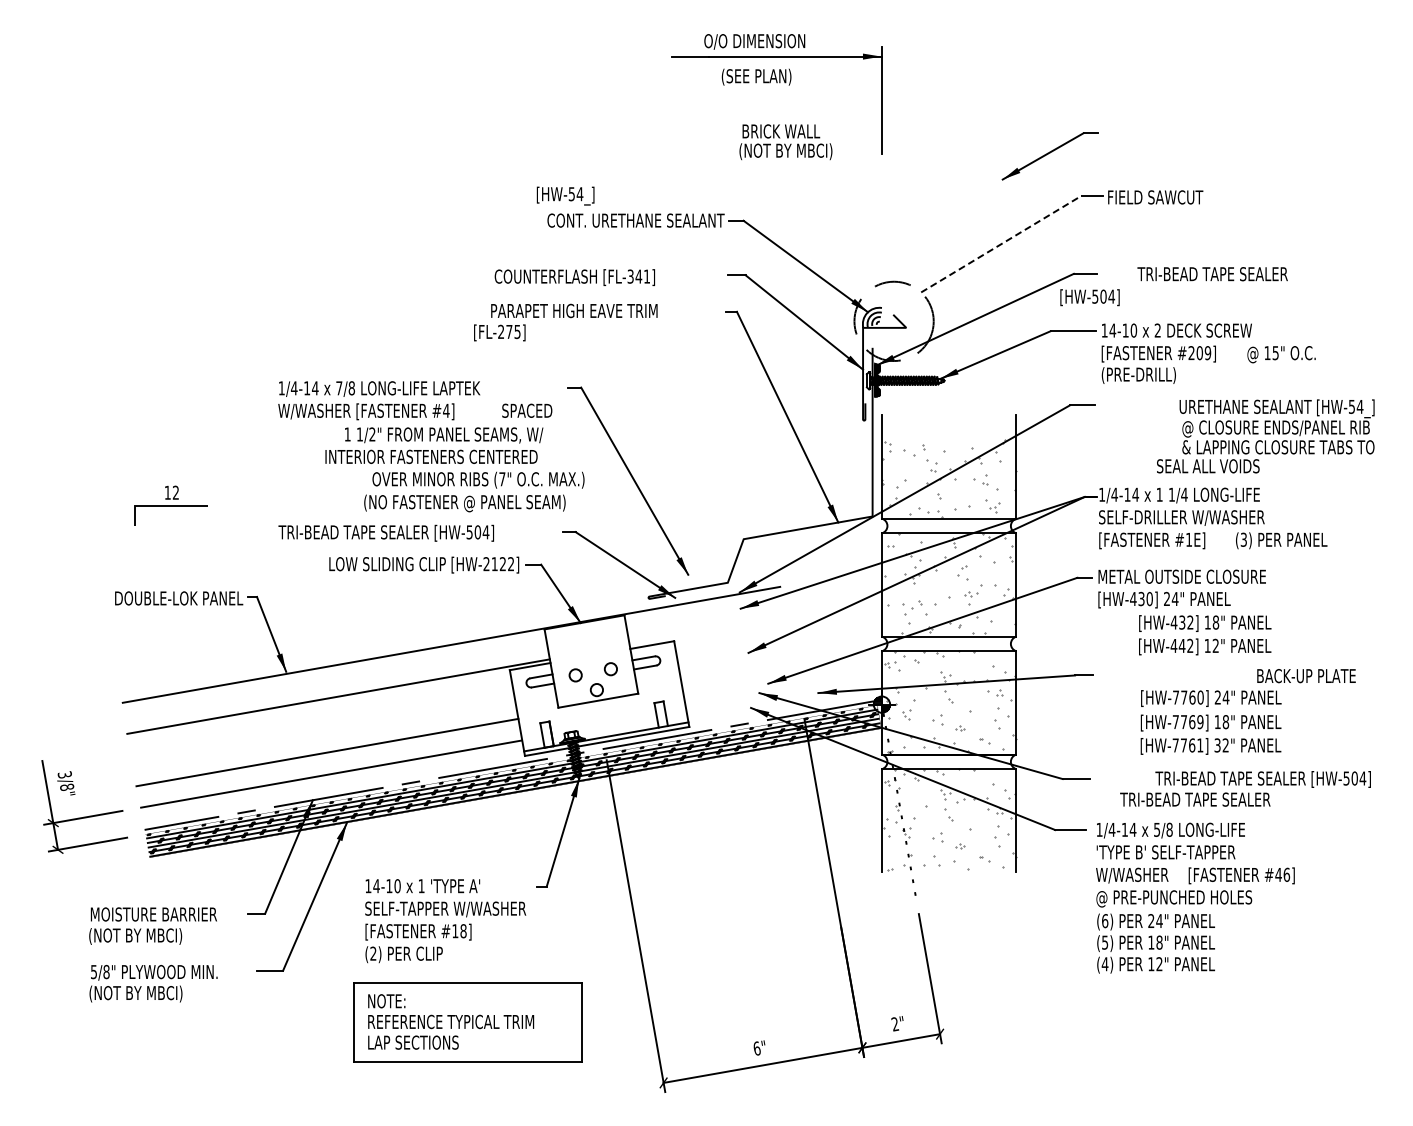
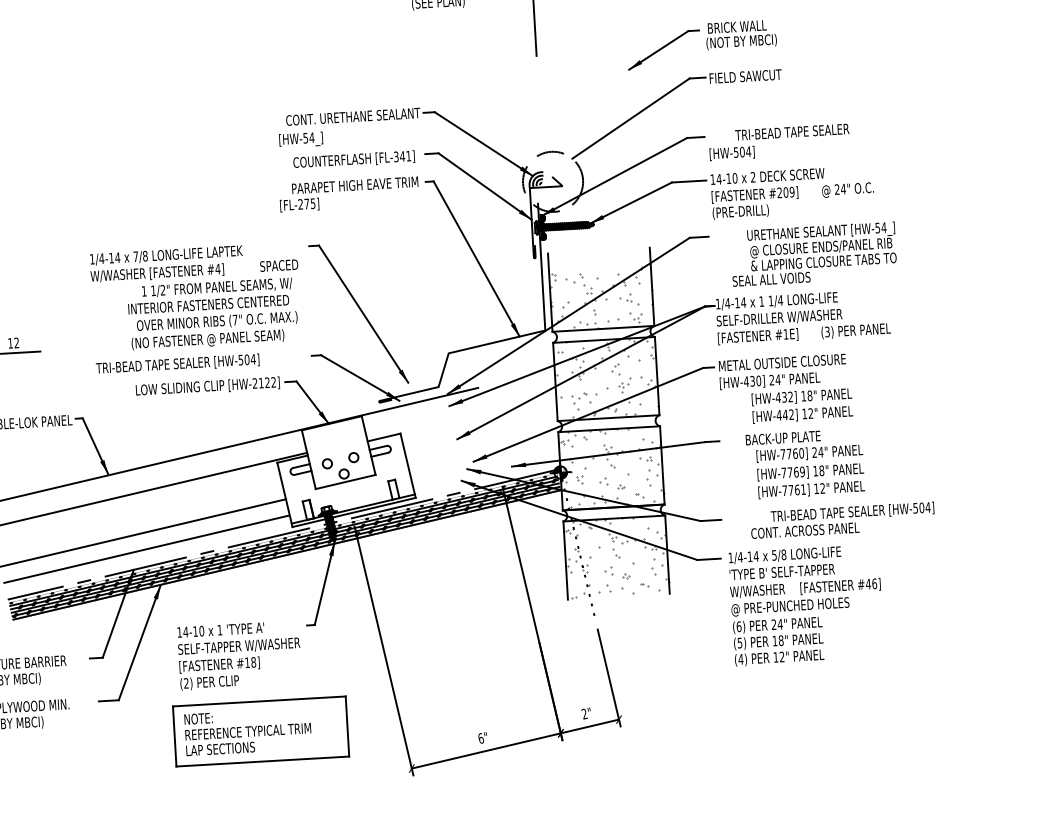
text: (785, 142) -> (740, 35), moved
text: (565, 195) -> (300, 139), moved
line: (1001, 244) -> (631, 118), dashed -> solid
text: (574, 277) -> (353, 159), moved
text: (1089, 297) -> (731, 153), moved
text: (565, 322) -> (348, 194), moved
text: (1271, 353) -> (840, 189), 15" -> 24"
text: (1265, 436) -> (813, 254), moved
text: (474, 491) -> (214, 330), moved
text: (1306, 676) -> (783, 438), moved
text: (1217, 745) -> (816, 488), 32" -> 12"
text: (1195, 799) -> (802, 530), TRI-BEAD TAPE SEALER -> CONT. ACROSS PANEL

